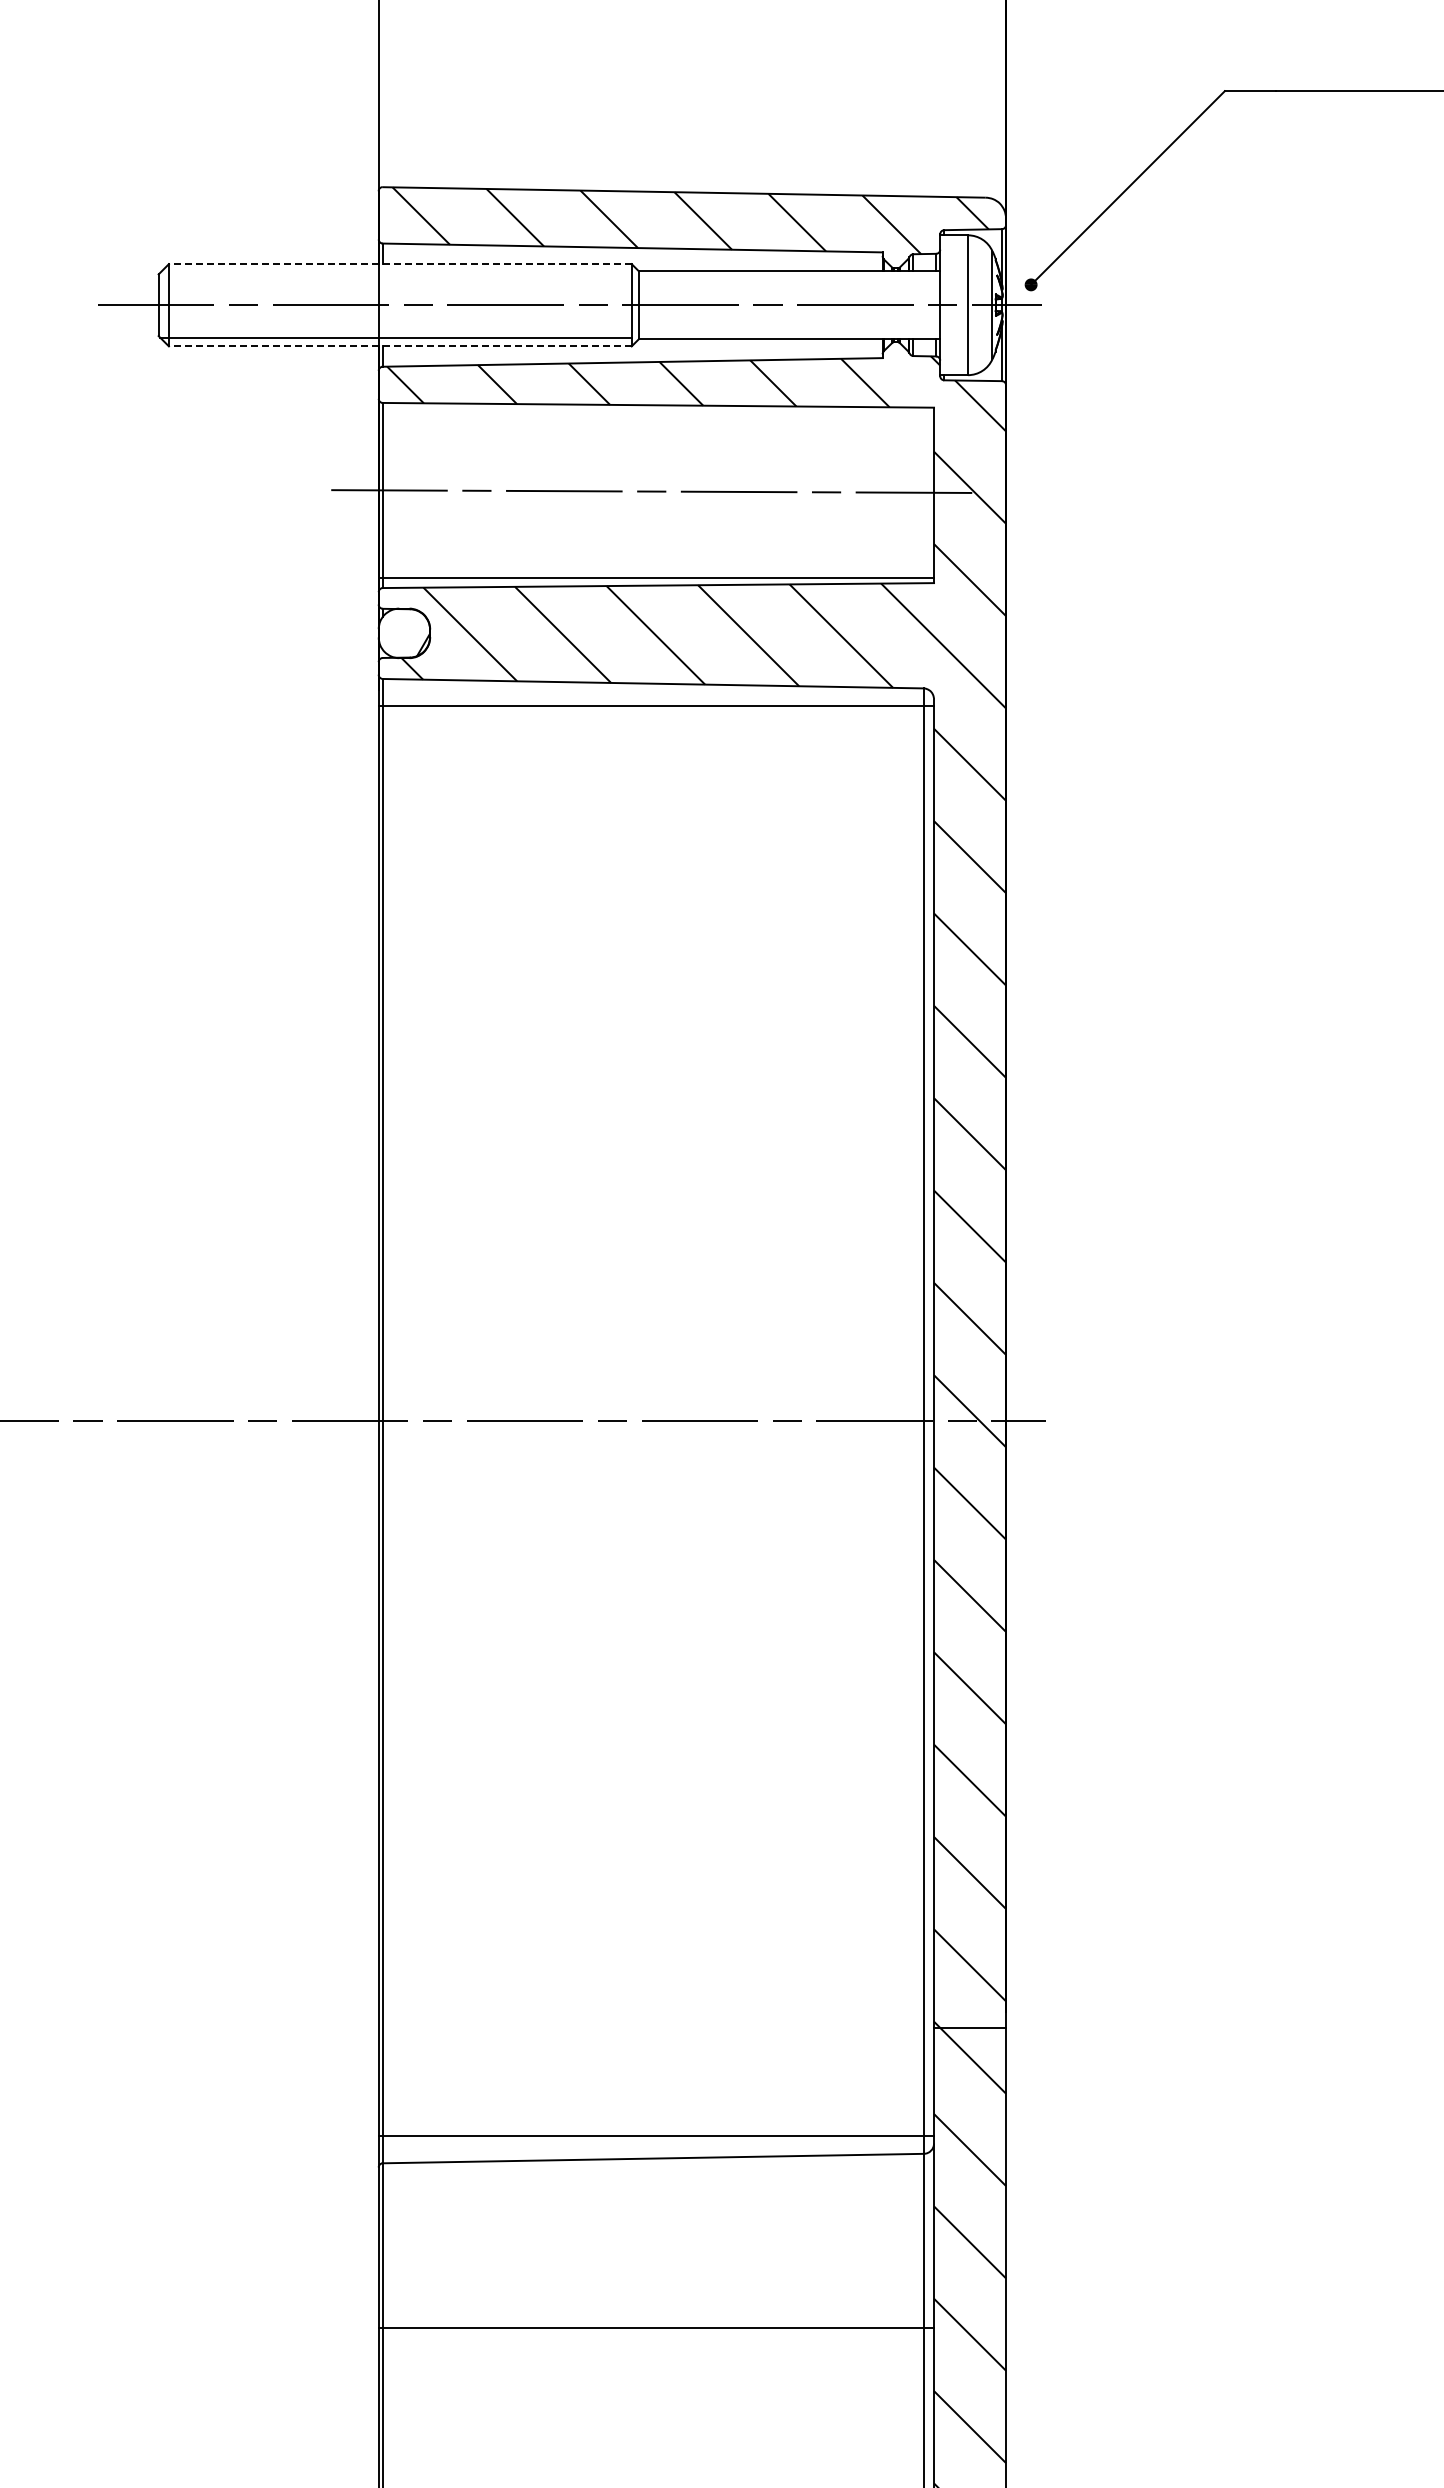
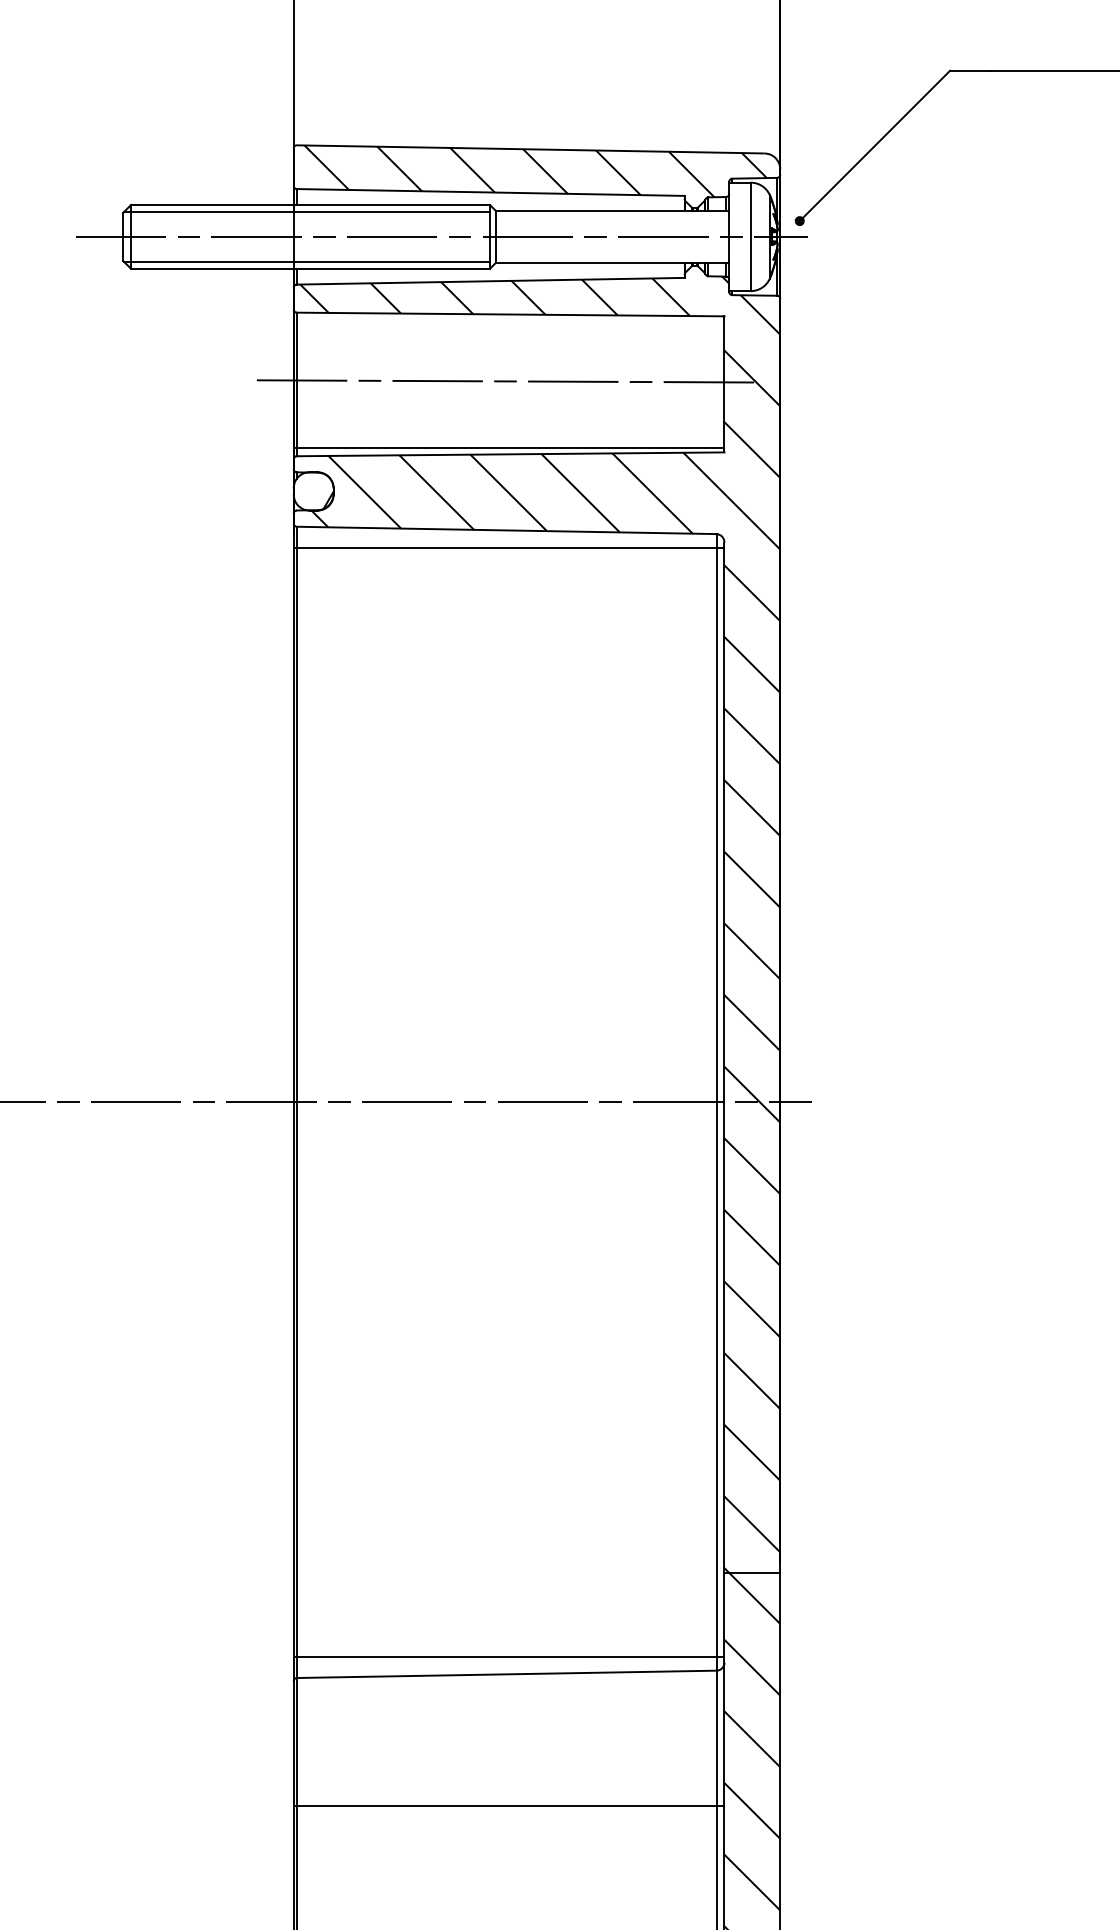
line: (399, 264) -> (309, 205), dashed -> solid
line: (395, 272) -> (306, 211), added
line: (399, 346) -> (309, 268), dashed -> solid

